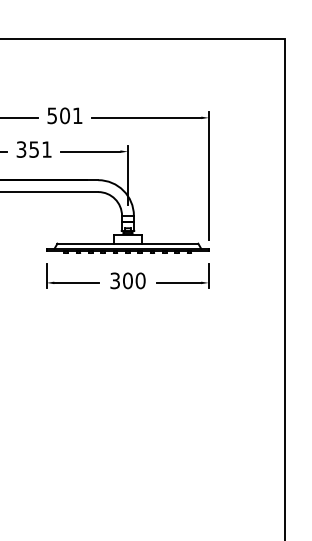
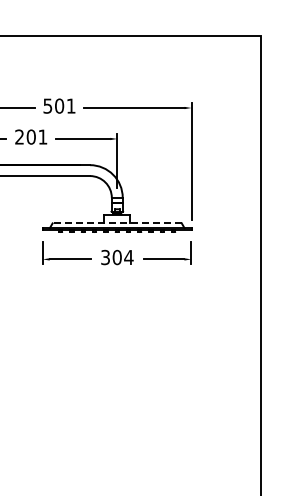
text: (27, 148) -> (25, 136), 351 -> 201
line: (128, 243) -> (117, 223), solid -> dashed
text: (140, 280) -> (128, 257), 300 -> 304

